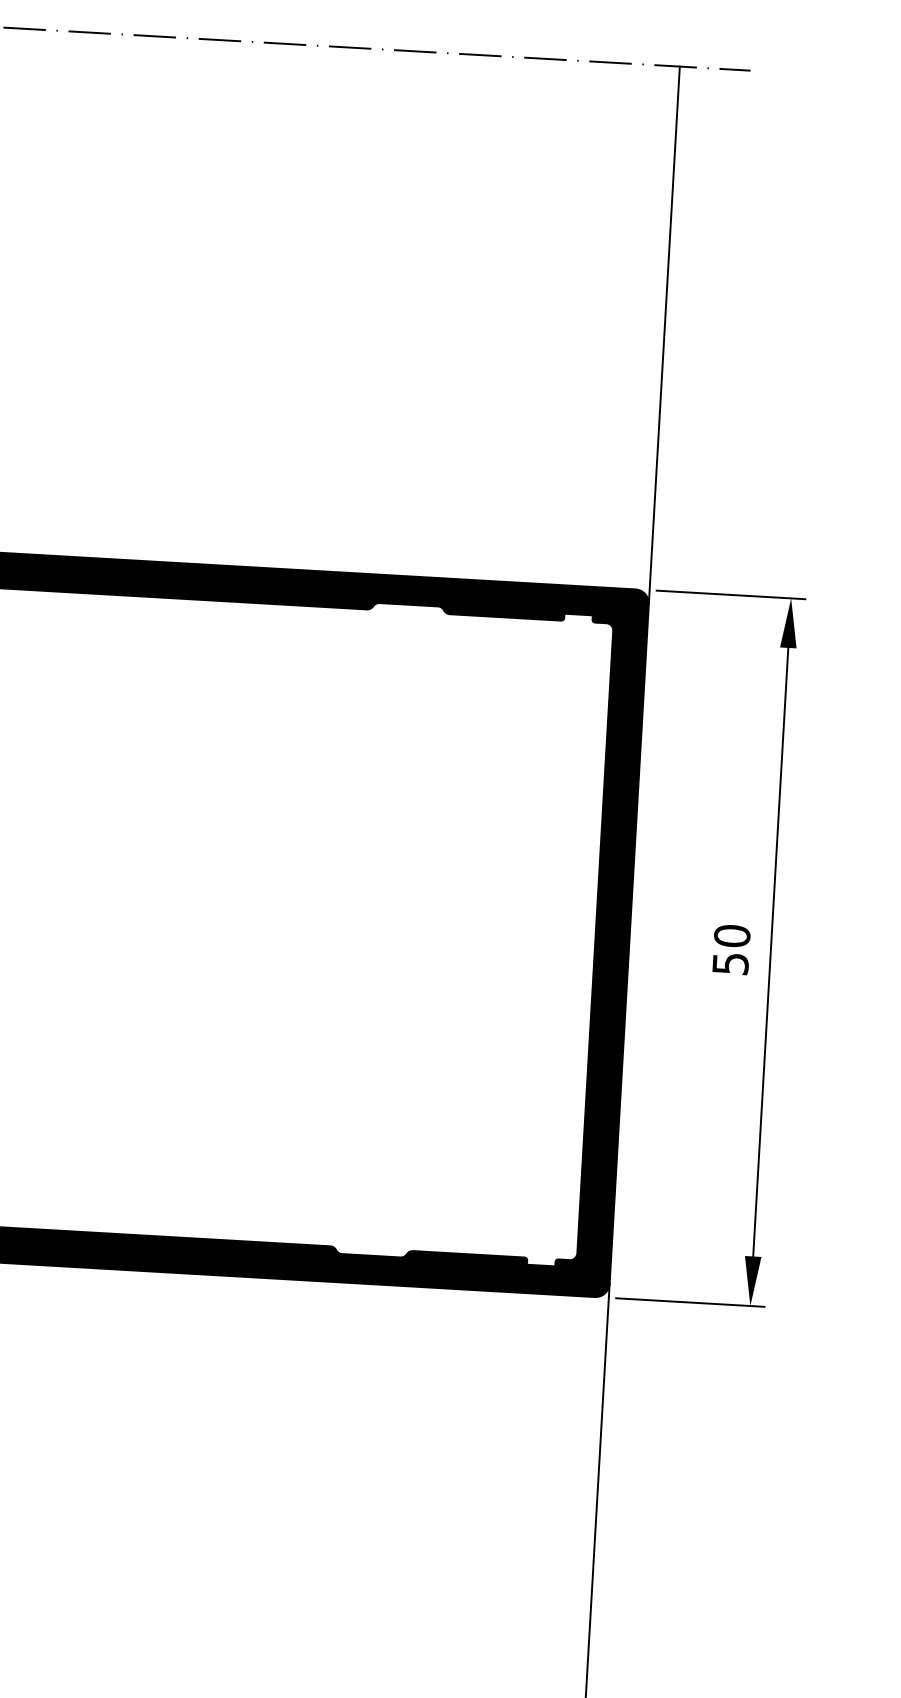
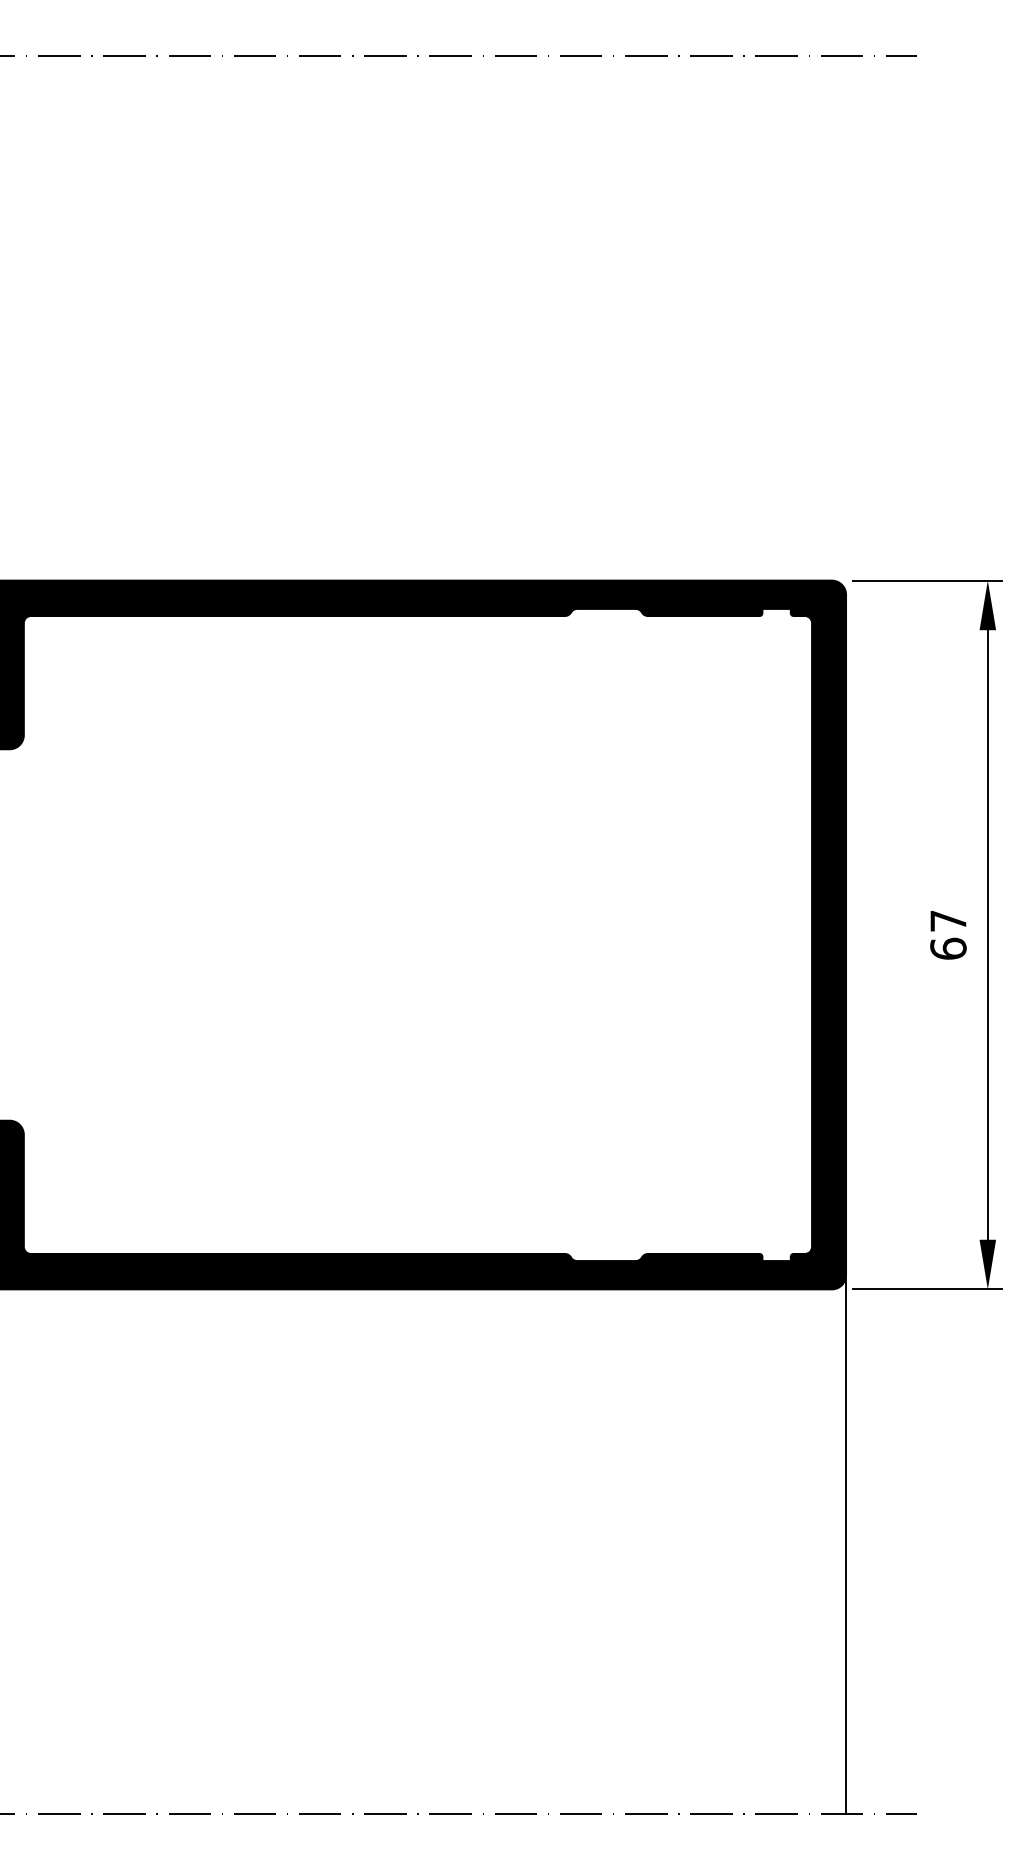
line: (664, 335) -> (846, 325), removed
text: (731, 949) -> (948, 934), 50 -> 67

